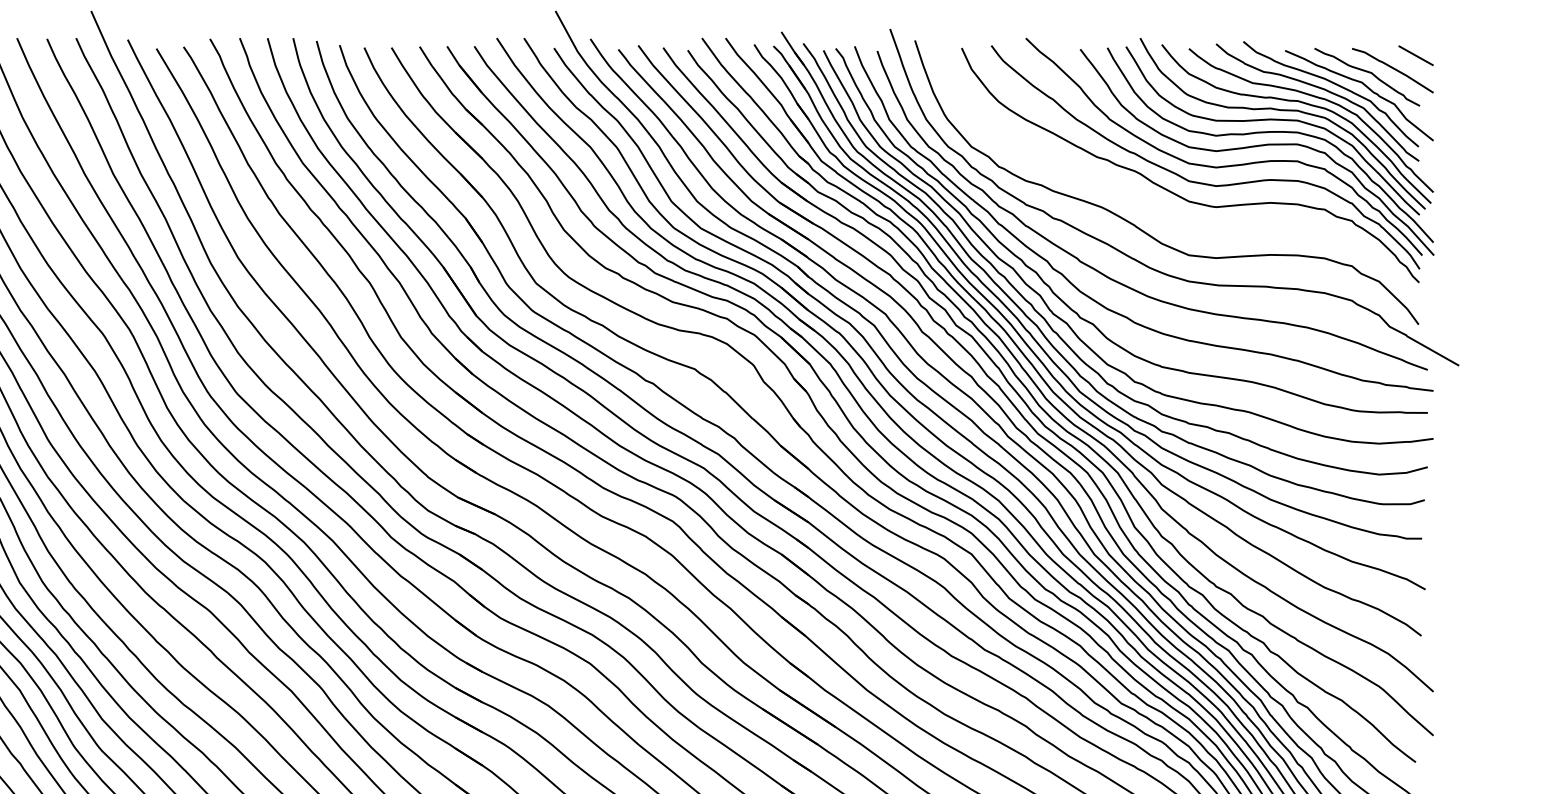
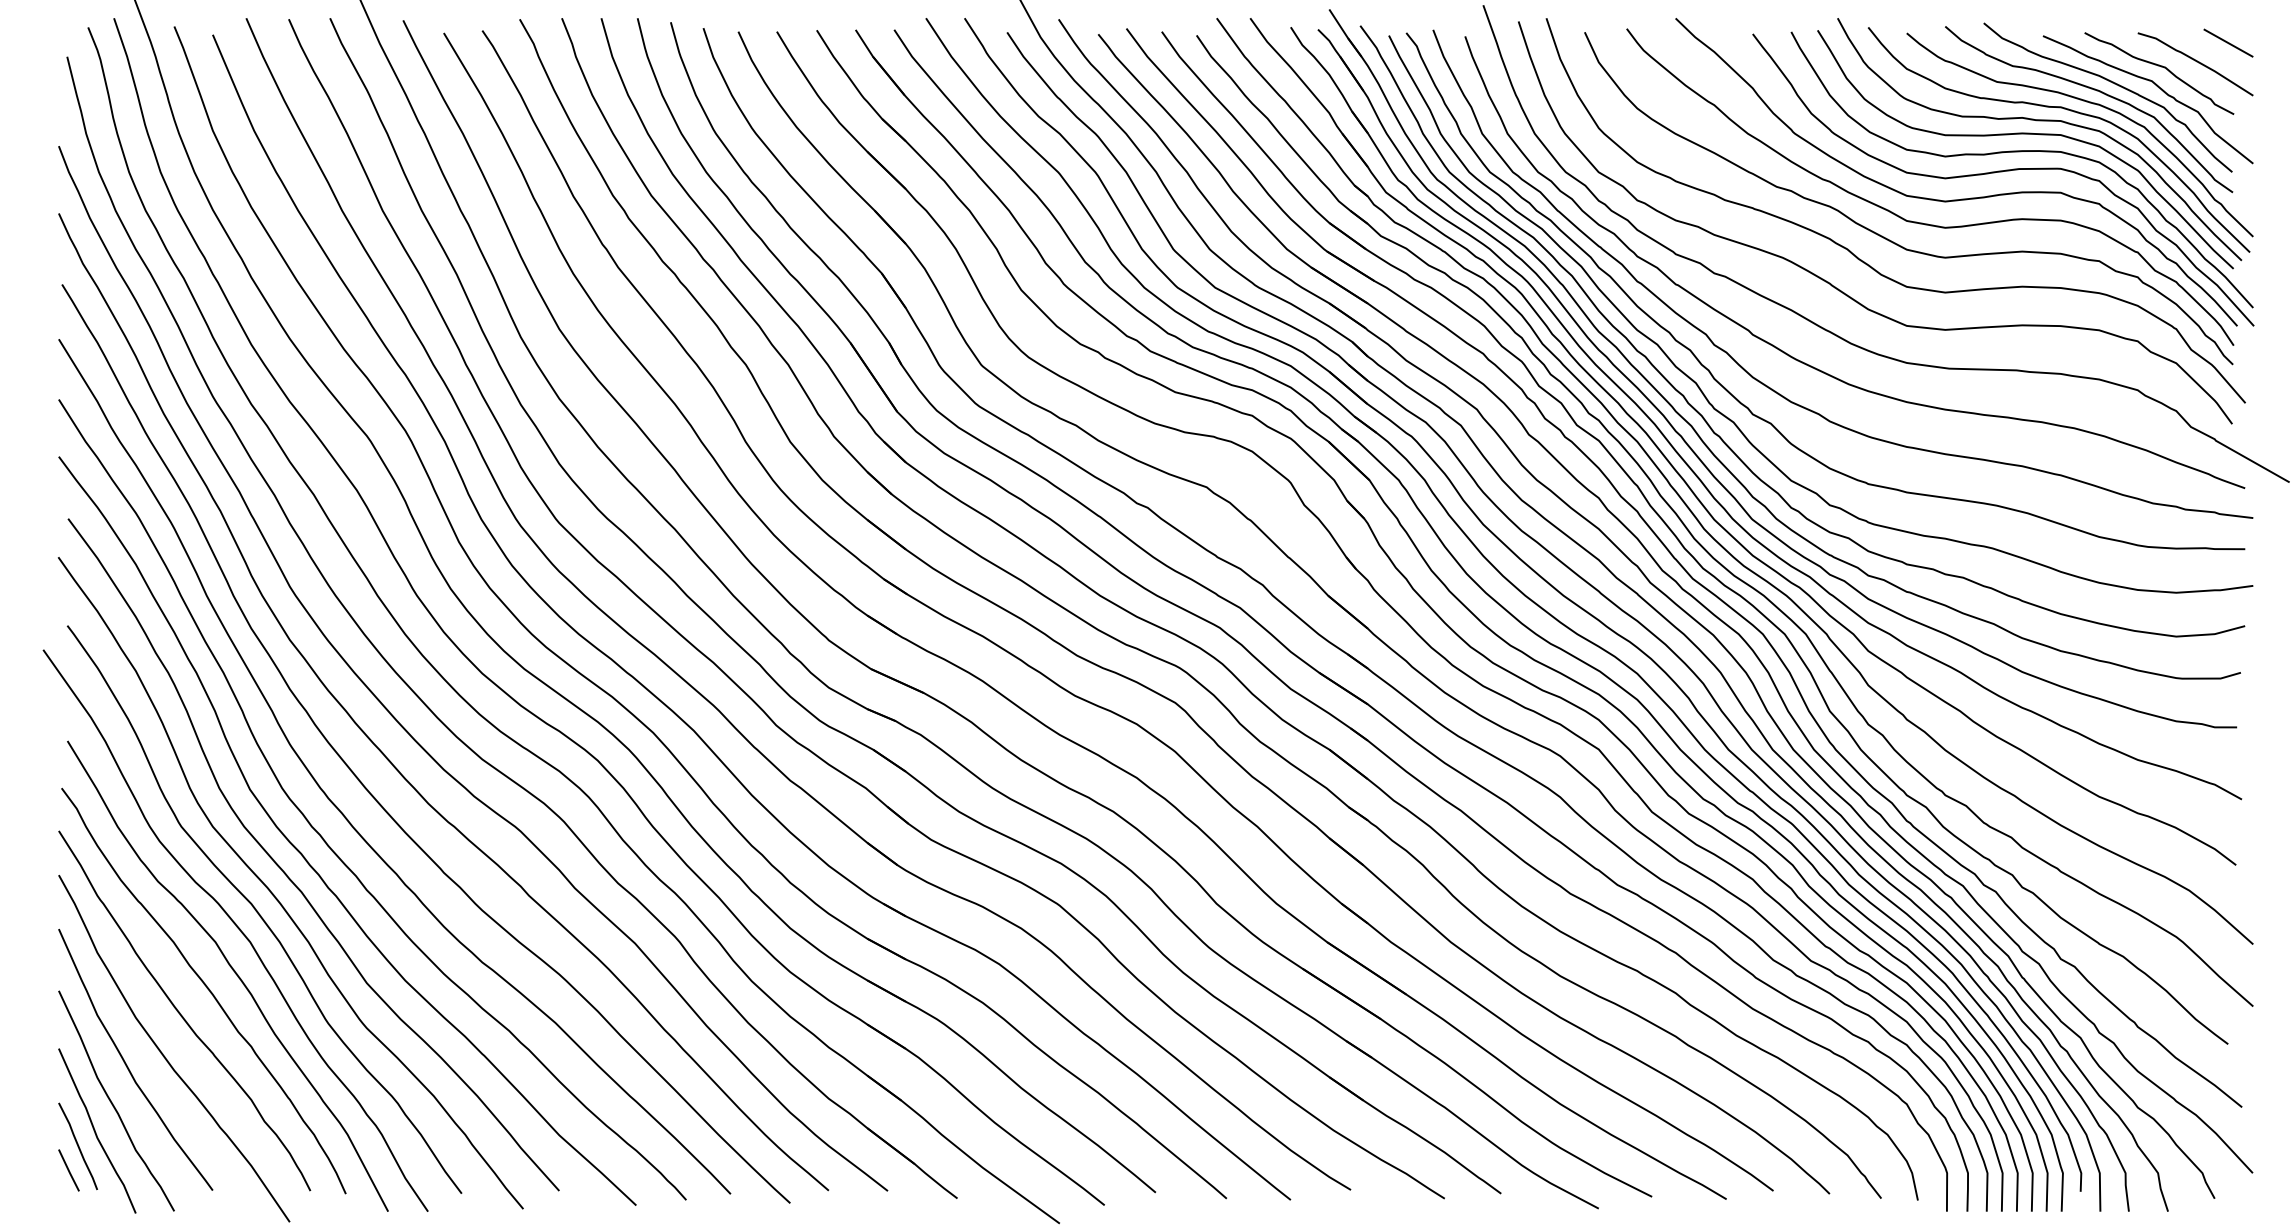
curve: (1160, 210) -> (1866, 262), added

